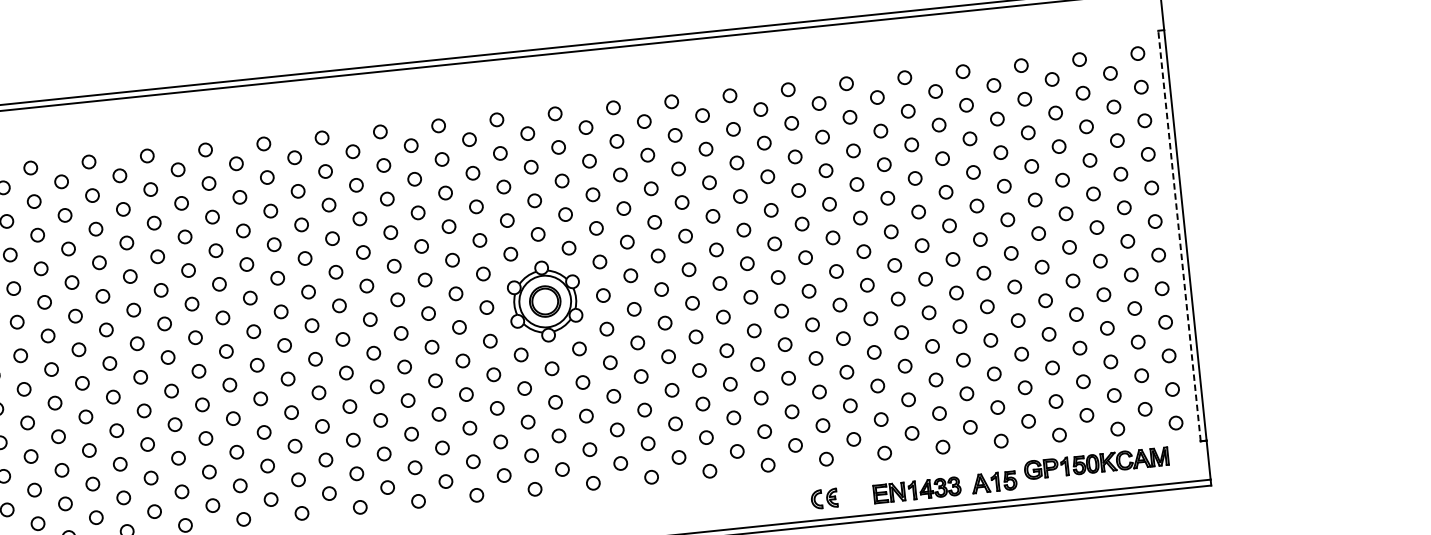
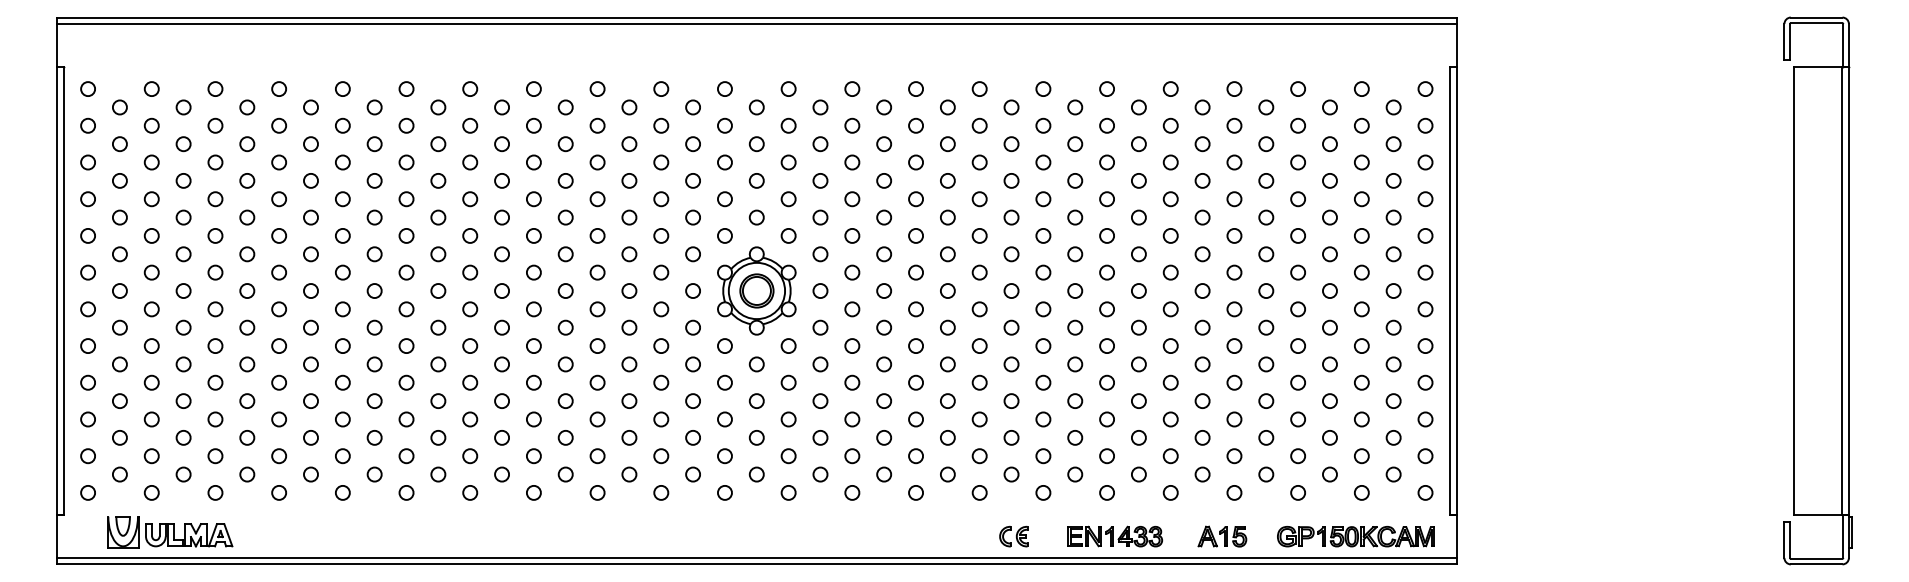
line: (1179, 235) -> (1450, 290), dashed -> solid
part: (1096, 463) -> (1355, 536), moved
part: (917, 490) -> (1115, 536), moved
part: (824, 498) -> (1013, 536), moved

